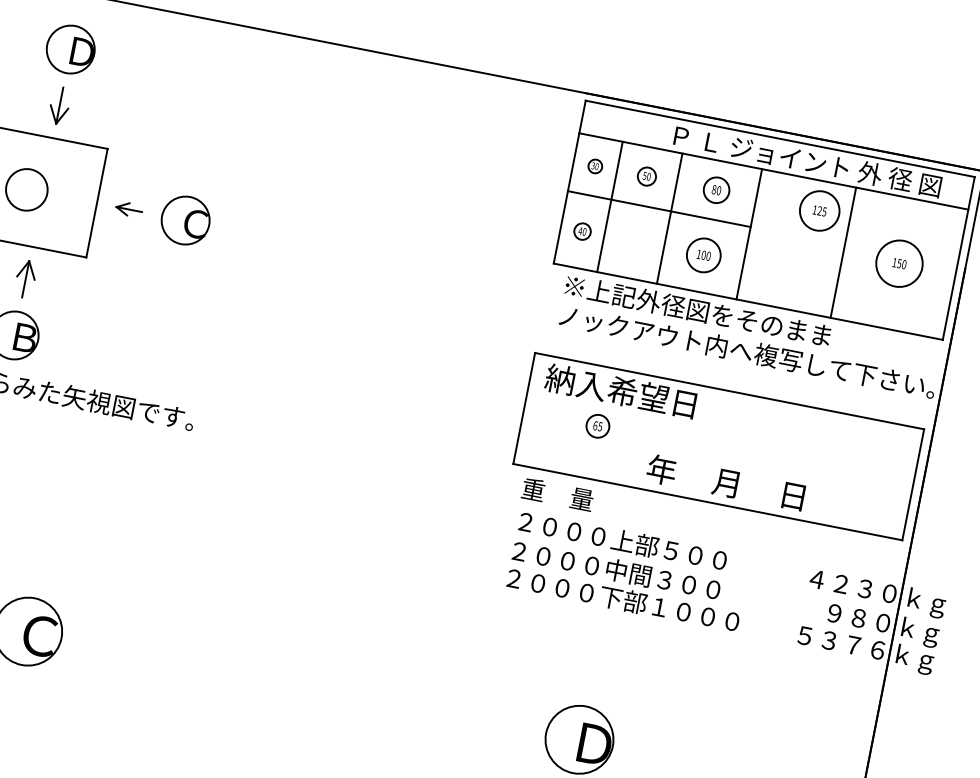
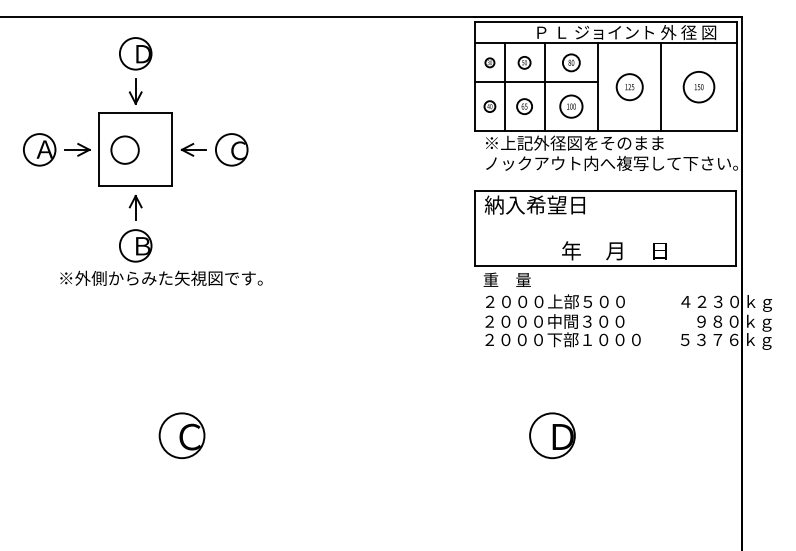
part: (128, 208) -> (193, 149), size x1.43
part: (819, 211) -> (629, 87), moved
part: (597, 426) -> (524, 106), moved

